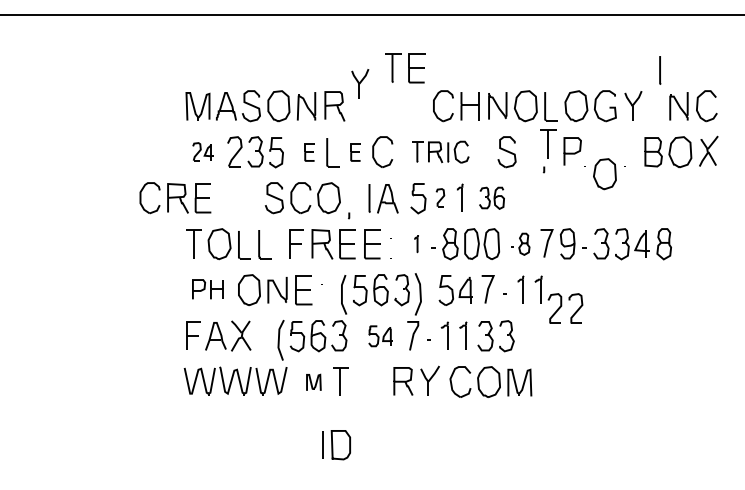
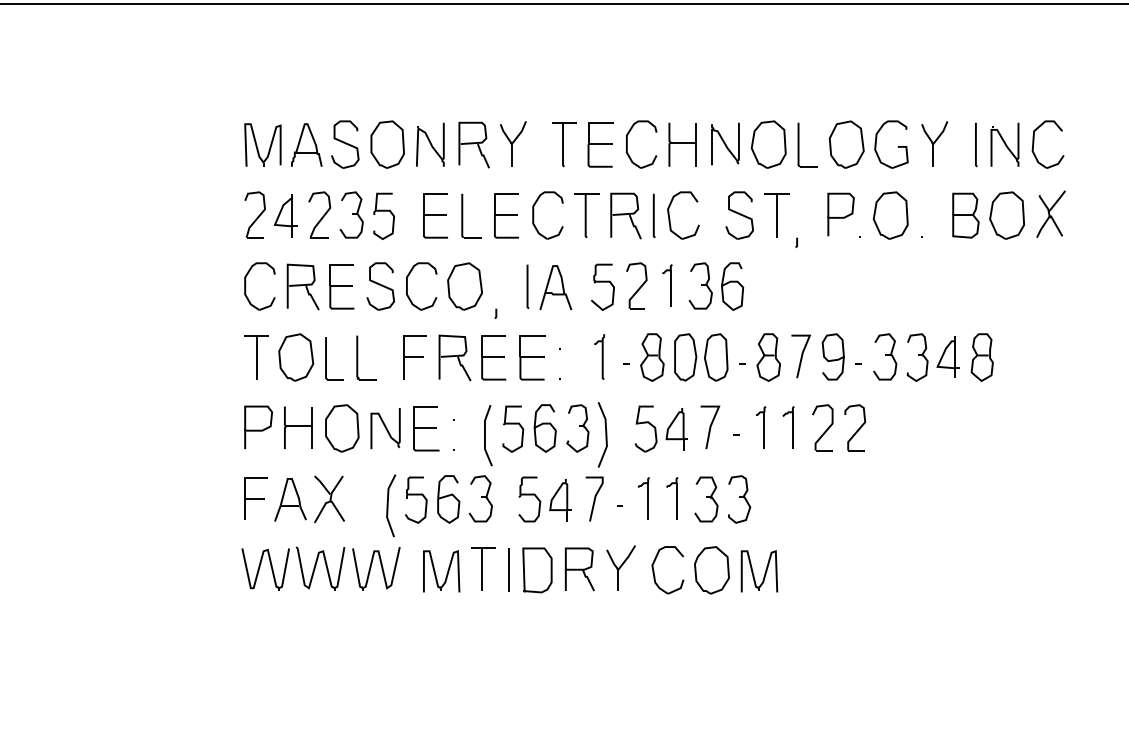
part: (405, 68) -> (583, 145), moved
line: (660, 70) -> (976, 145), moved
part: (360, 83) -> (513, 143), moved
part: (548, 143) -> (777, 214), moved
part: (202, 151) -> (269, 214), size x1.67
part: (309, 152) -> (434, 216), size x1.67
part: (355, 152) -> (505, 216), size x1.67
part: (440, 152) -> (637, 216), size x1.43
part: (604, 174) -> (890, 216), moved
part: (440, 197) -> (637, 285), size x1.67
part: (175, 198) -> (299, 287), moved
part: (491, 198) -> (715, 287), size x1.43
part: (416, 243) -> (600, 356), size x1.67
part: (520, 244) -> (760, 358), size x1.43
part: (207, 289) -> (277, 427), size x1.43
part: (565, 308) -> (839, 427), moved
part: (380, 336) -> (544, 499), size x1.43
part: (313, 382) -> (441, 570), size x1.67
part: (336, 445) -> (530, 570), moved

